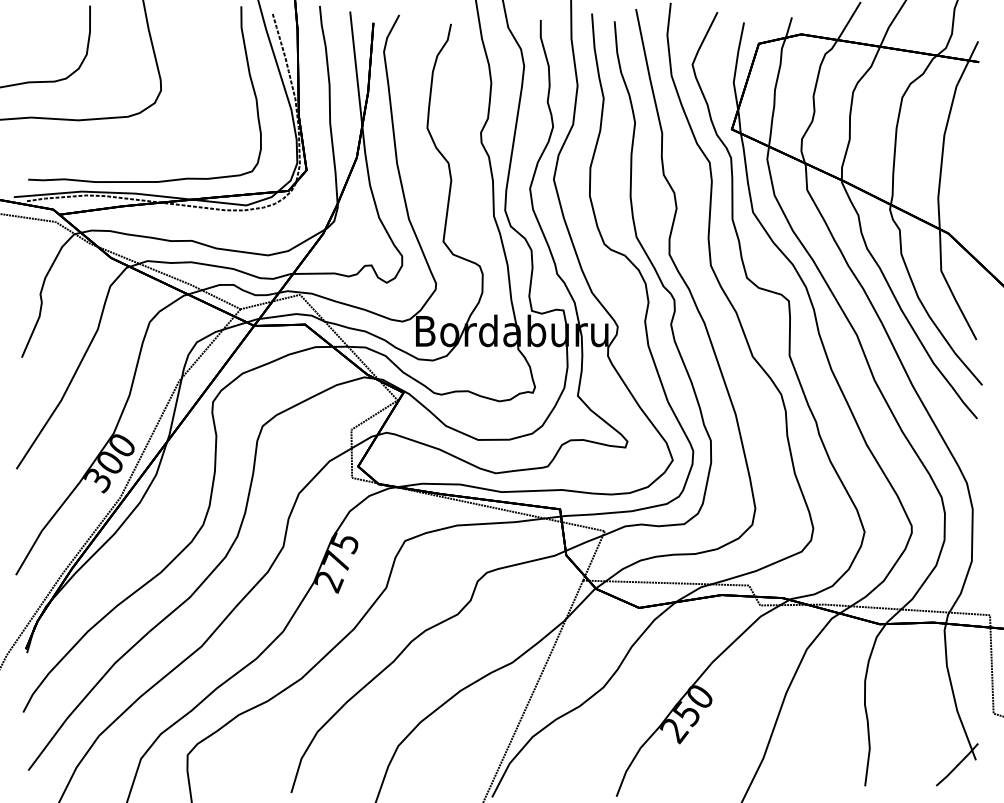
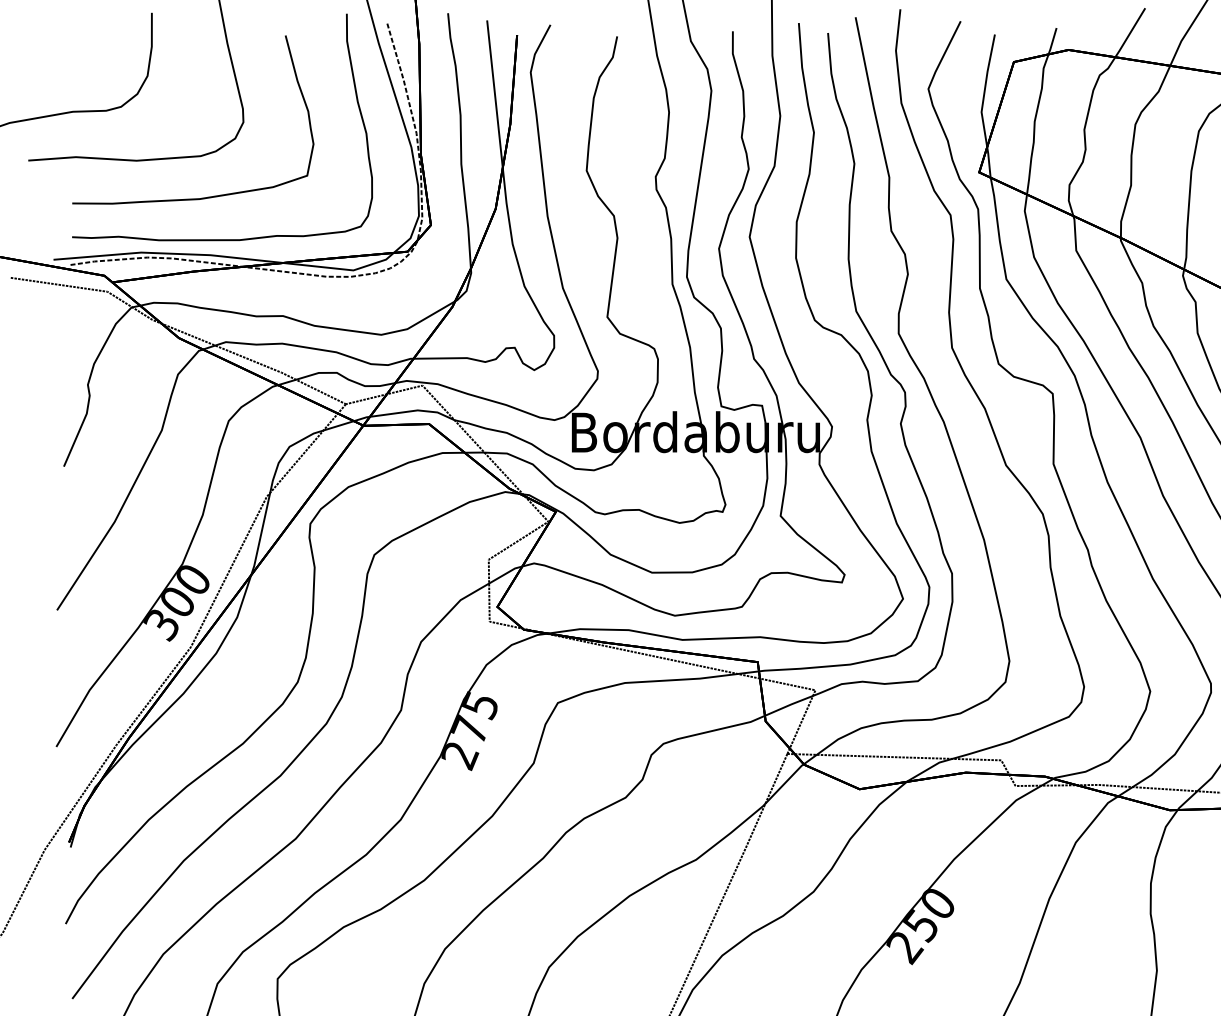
curve: (129, 148) -> (202, 197), added

